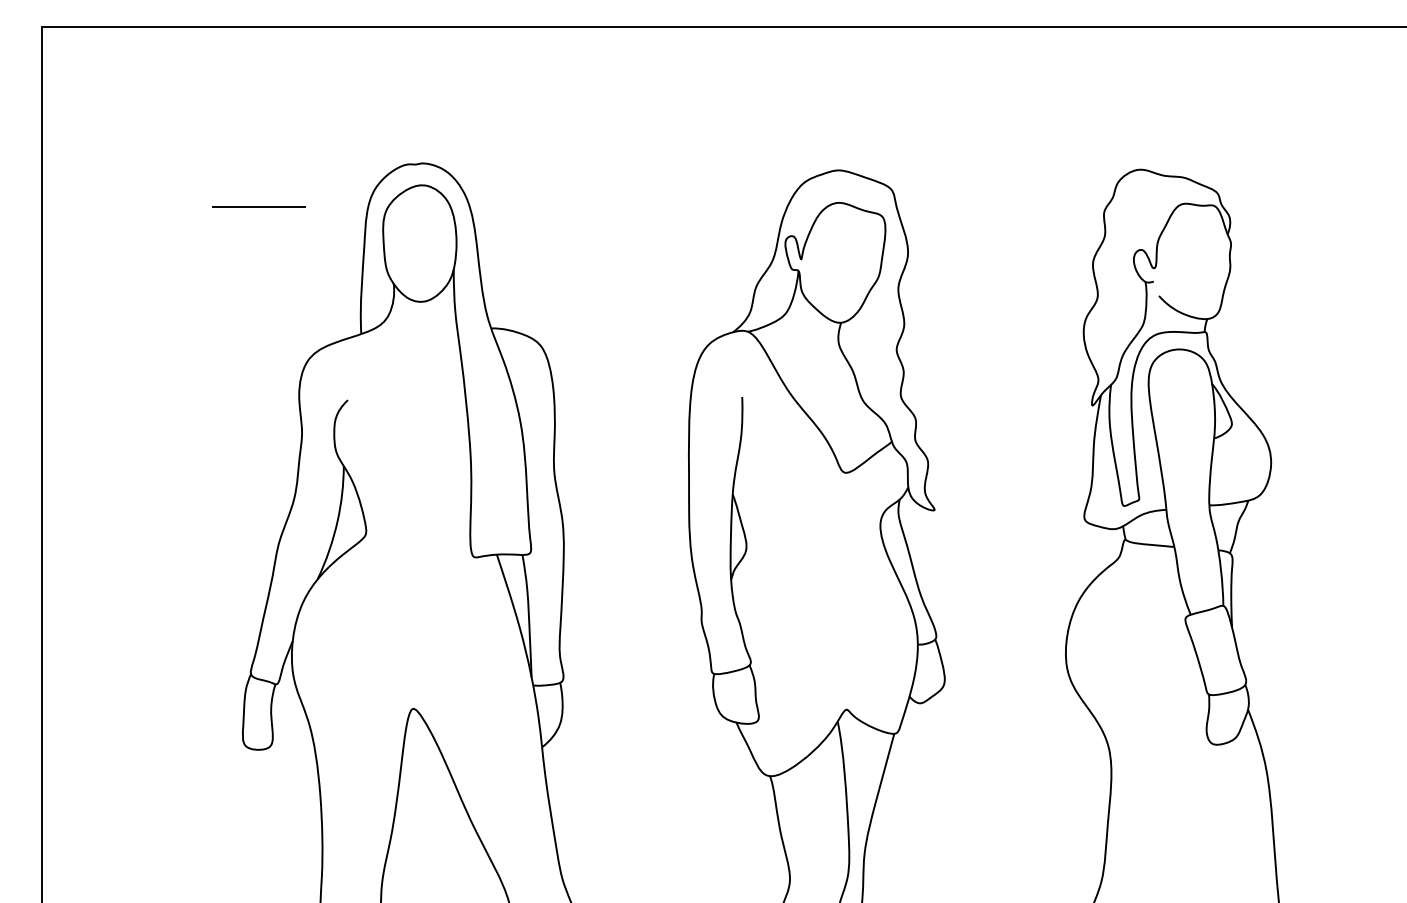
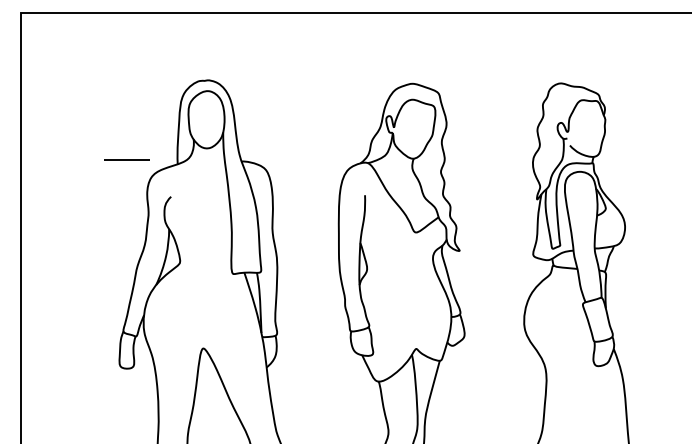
line: (257, 206) -> (126, 159), moved

